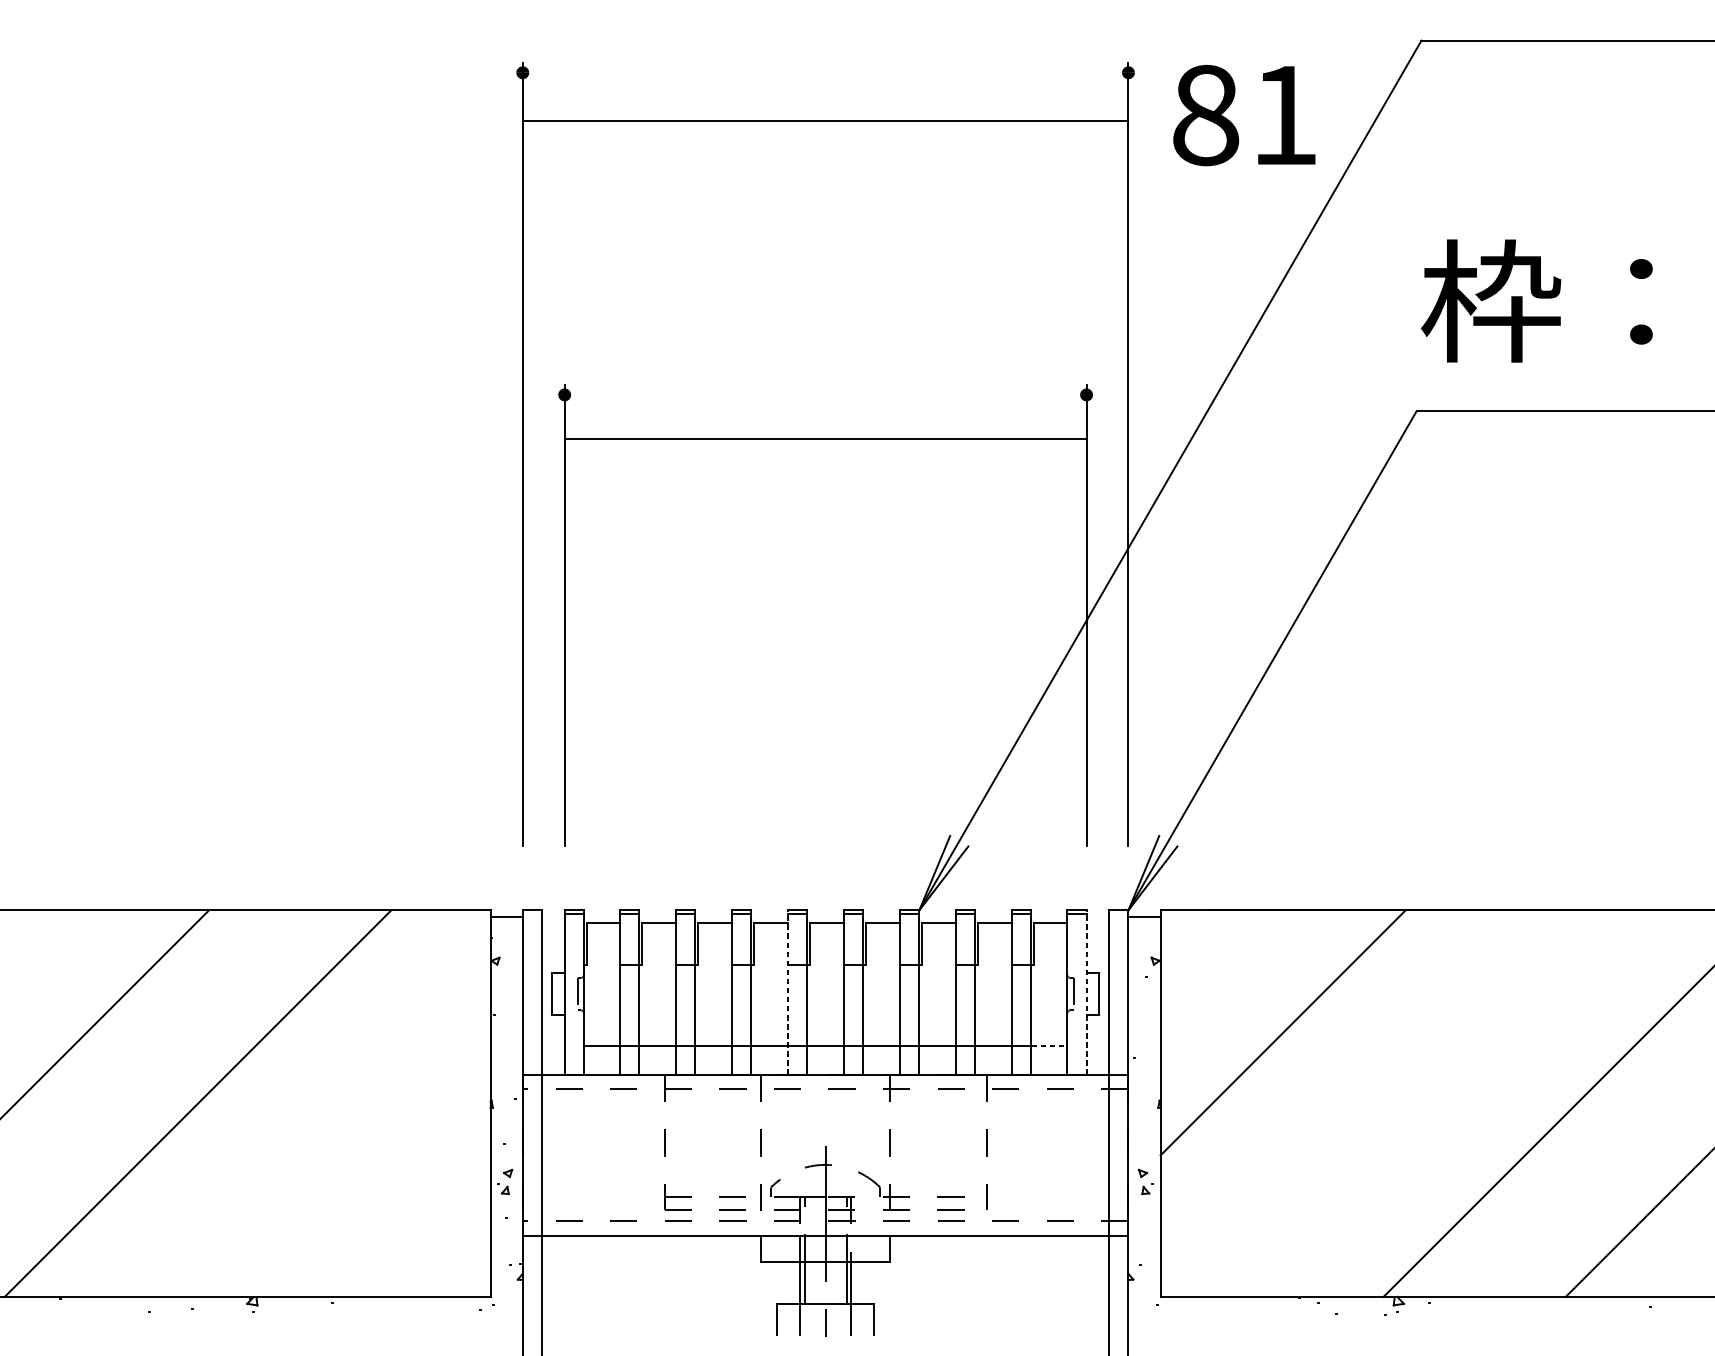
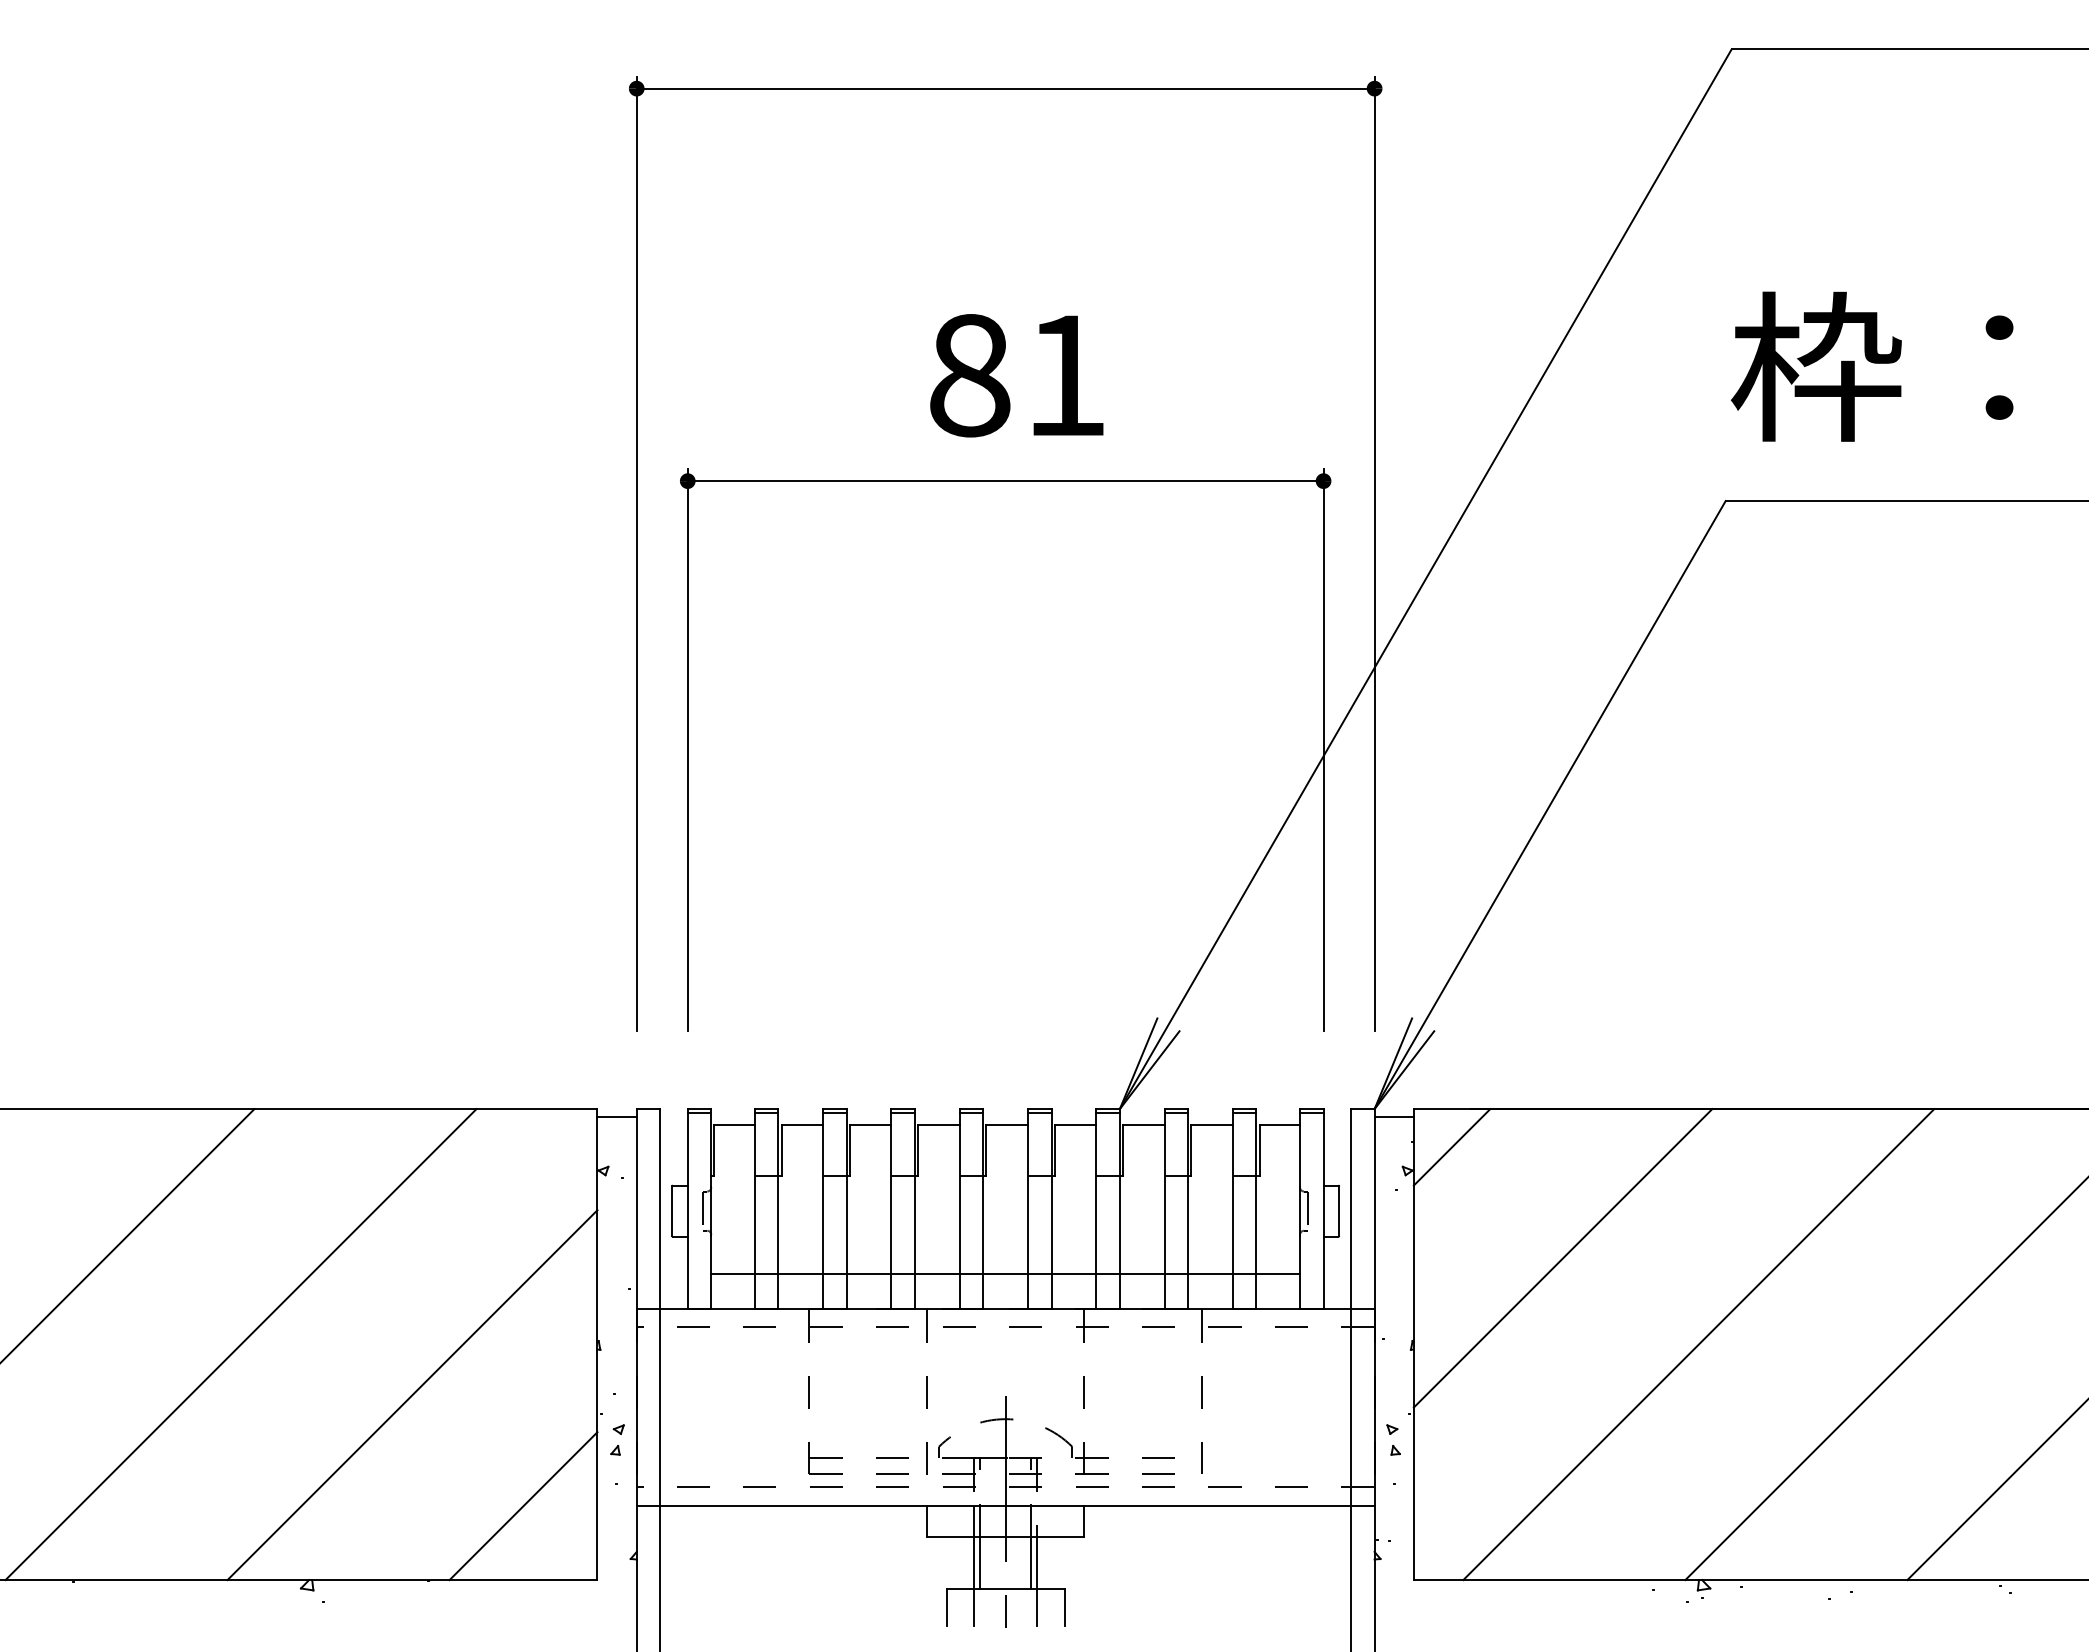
text: (1244, 115) -> (1016, 375), moved
line: (825, 121) -> (1005, 88), moved
line: (825, 439) -> (1005, 481), moved
line: (1191, 941) -> (1451, 1147), added
line: (787, 991) -> (959, 1208), dashed -> solid
line: (1086, 991) -> (1323, 1208), dashed -> solid
line: (1049, 1045) -> (1278, 1273), dashed -> solid
line: (1394, 1103) -> (1698, 1344), added
line: (338, 1145) -> (412, 1395), added
line: (429, 1236) -> (523, 1506), added

